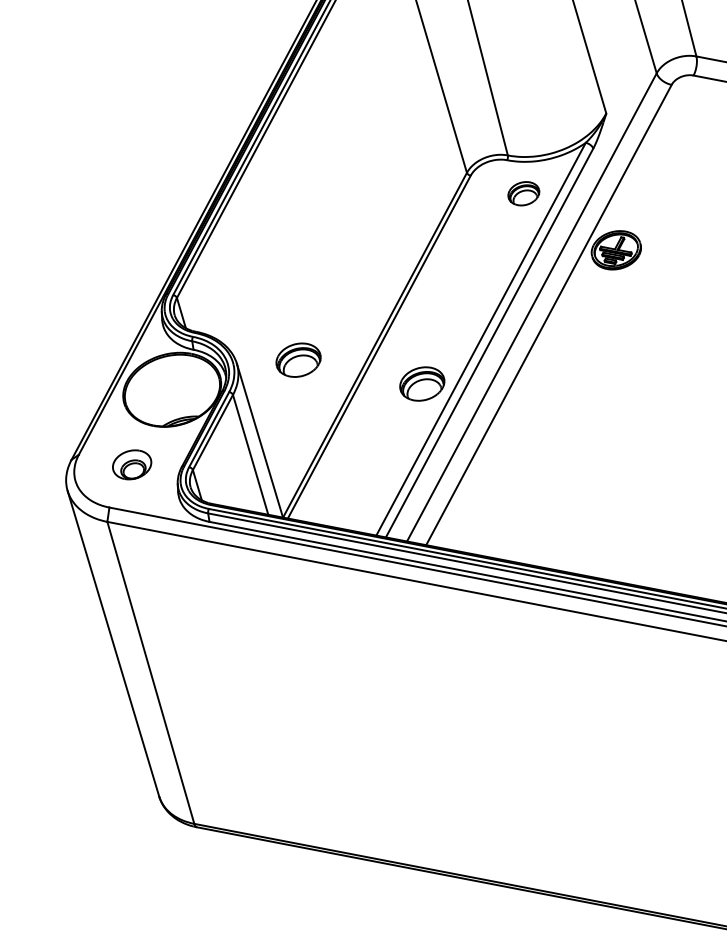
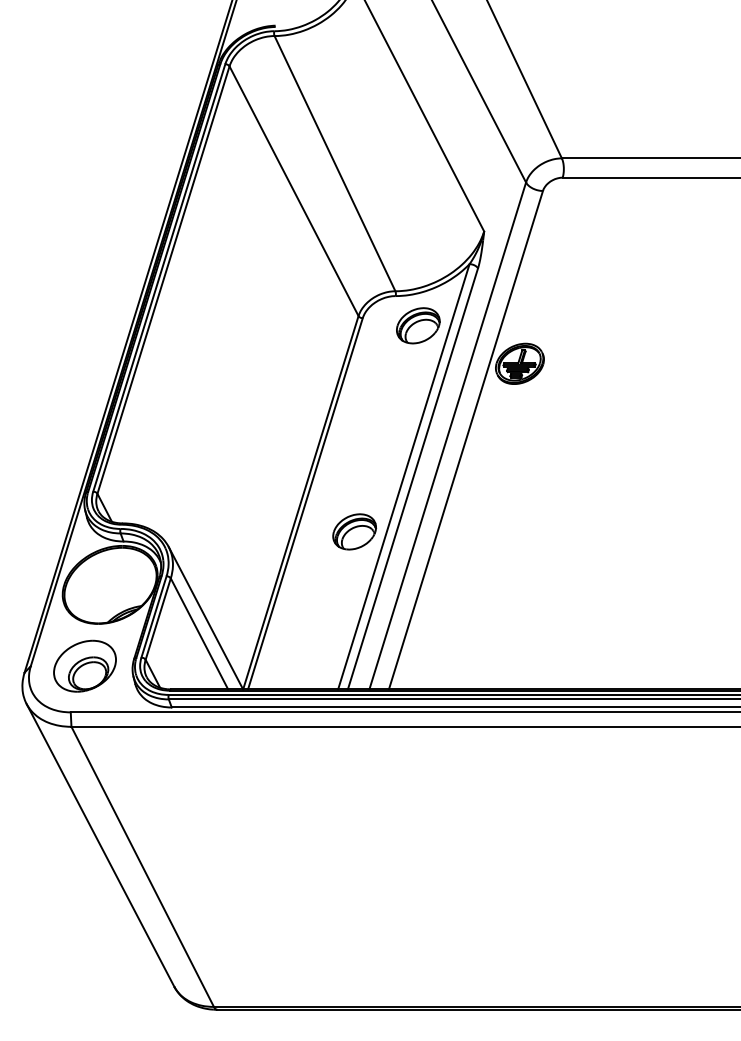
part: (524, 193) -> (418, 325), size x1.43
part: (298, 359) -> (228, 531), removed
part: (131, 464) -> (84, 665), size x1.67

